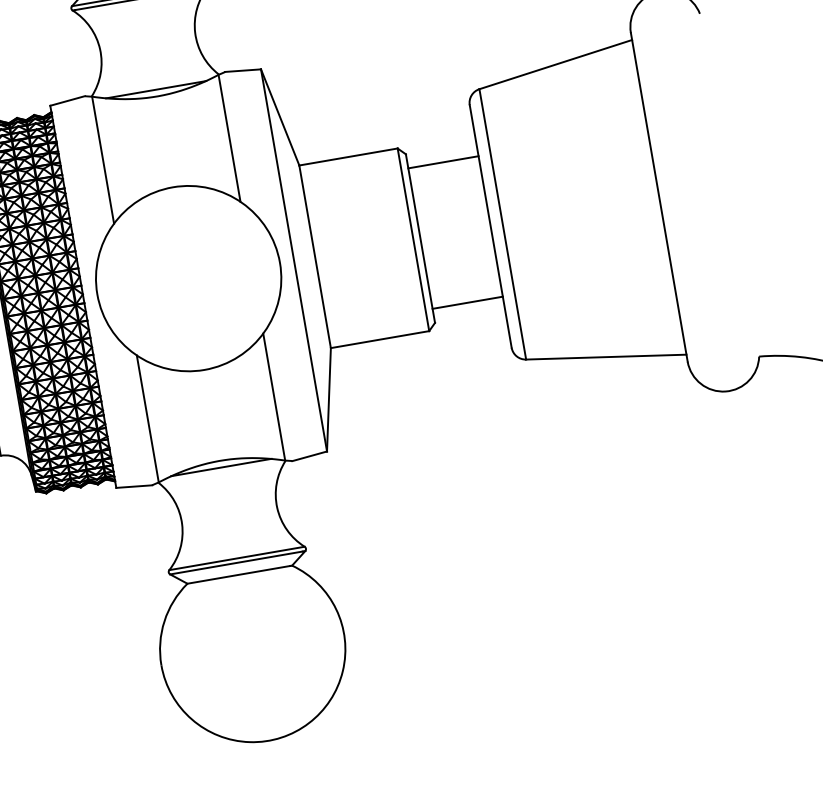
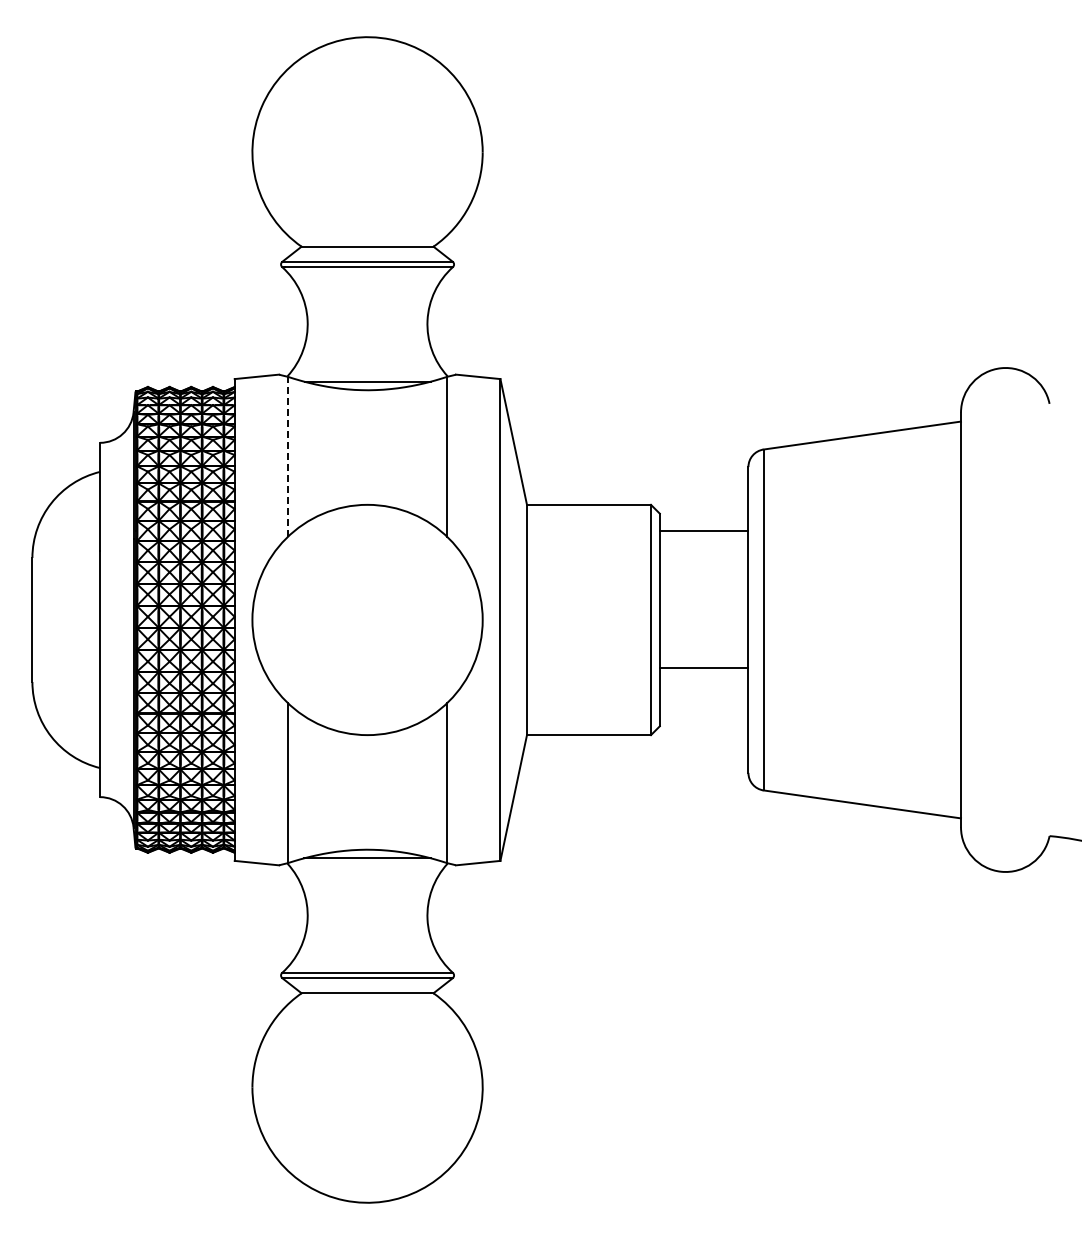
line: (102, 159) -> (287, 456), solid -> dashed
line: (467, 302) -> (703, 667), moved

